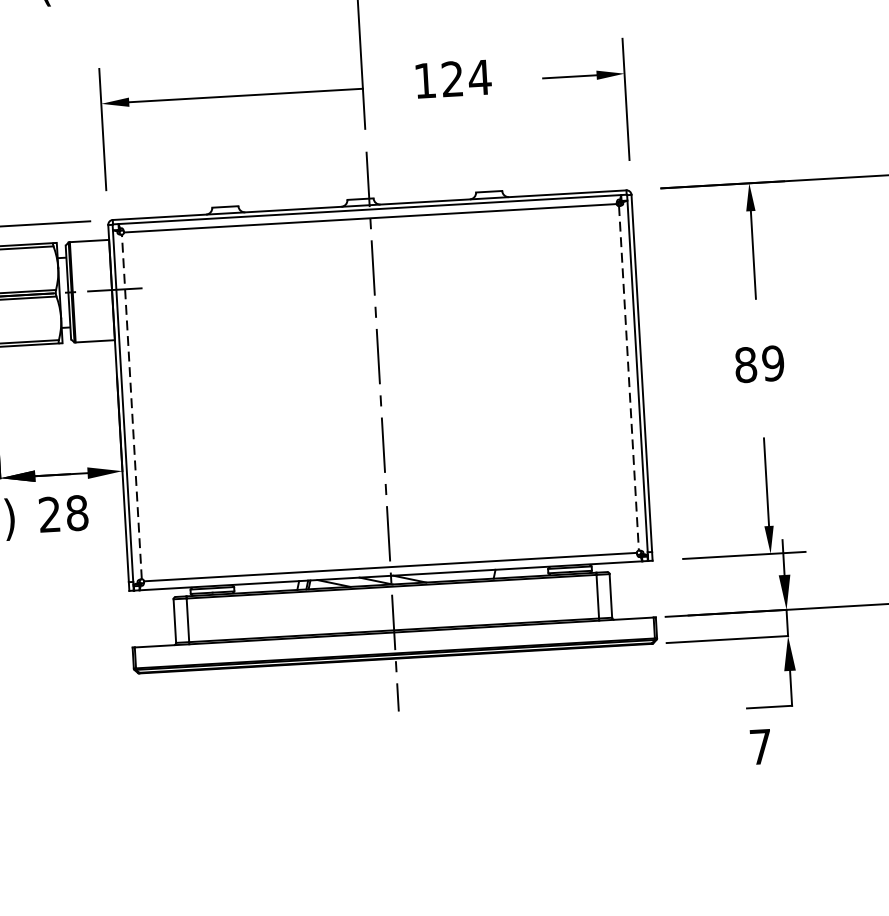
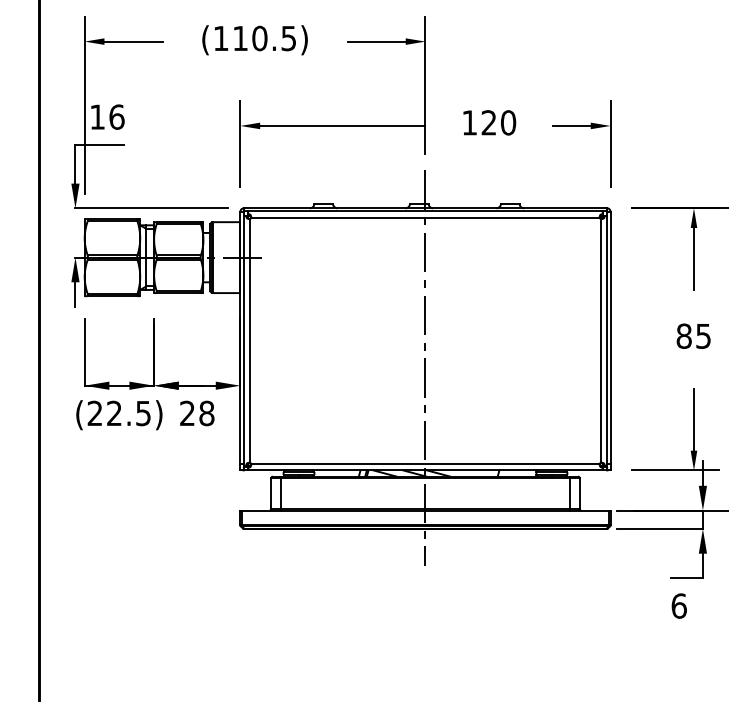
text: (480, 77) -> (508, 122), 124 -> 120
text: (773, 362) -> (703, 335), 89 -> 85
line: (629, 377) -> (601, 340), dashed -> solid
line: (131, 406) -> (249, 340), dashed -> solid
text: (759, 746) -> (678, 605), 7 -> 6

